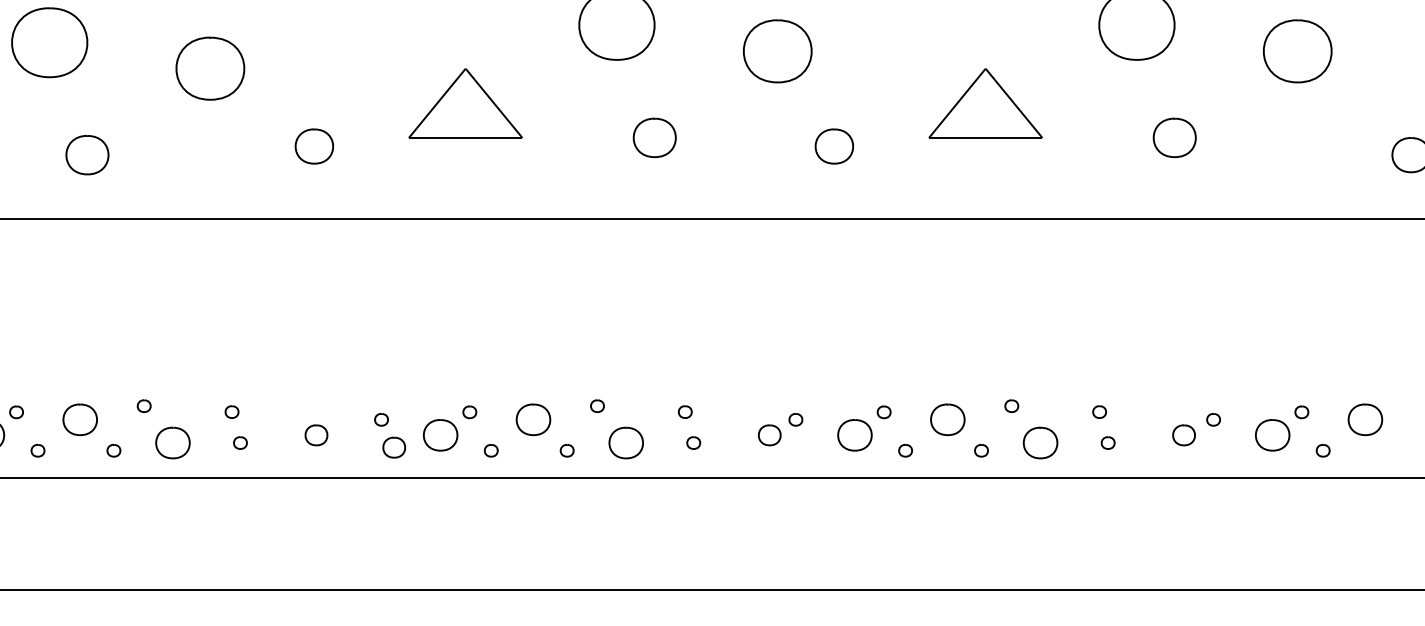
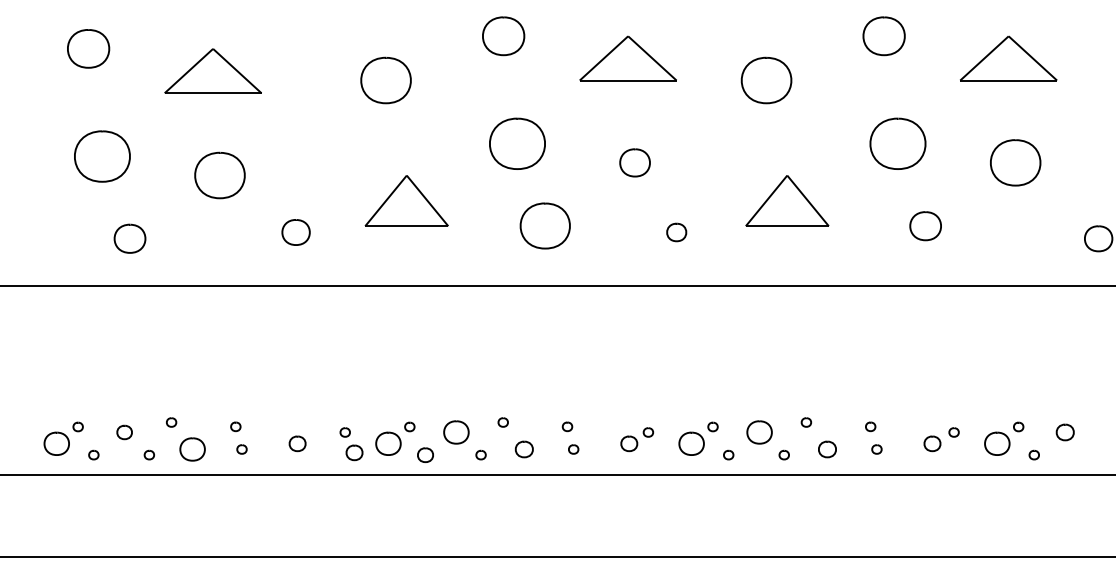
part: (776, 50) -> (634, 162), size x0.6
part: (653, 138) -> (544, 226), size x1.6
part: (834, 146) -> (676, 232), size x0.7
part: (79, 419) -> (124, 432), size x0.6
part: (1365, 419) -> (1065, 432), size x0.7
part: (626, 443) -> (524, 449), size x0.7
part: (1040, 443) -> (827, 449), size x0.7
part: (491, 449) -> (425, 454), size x1.6

